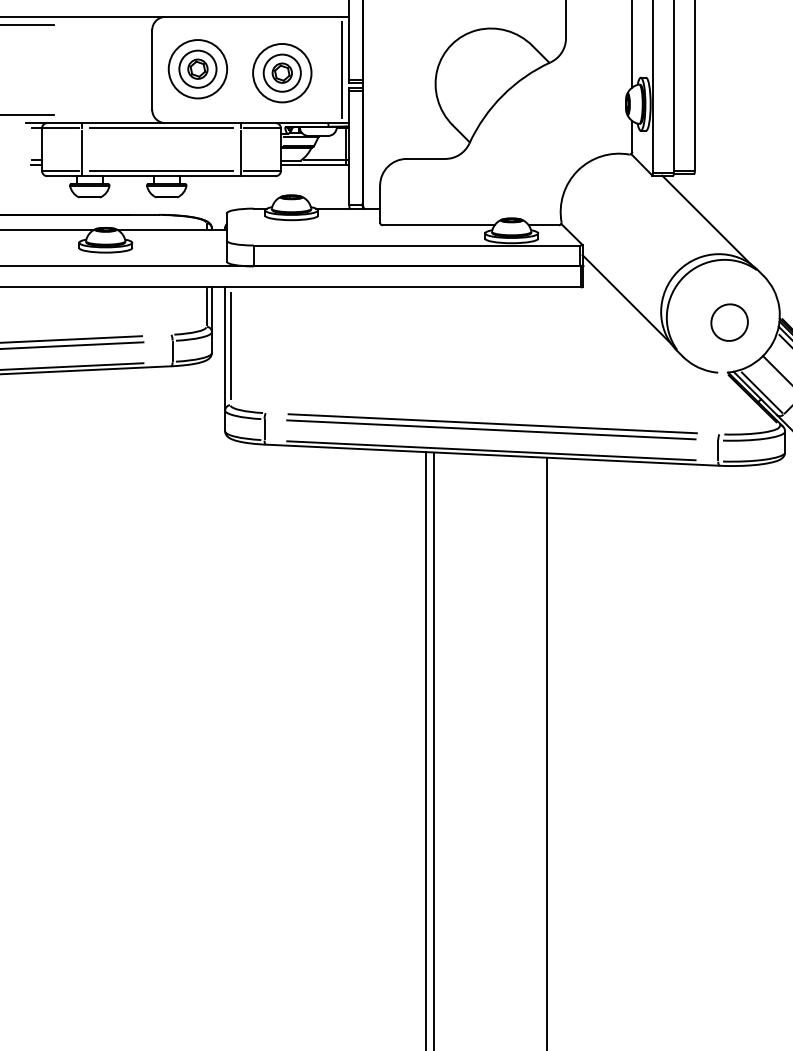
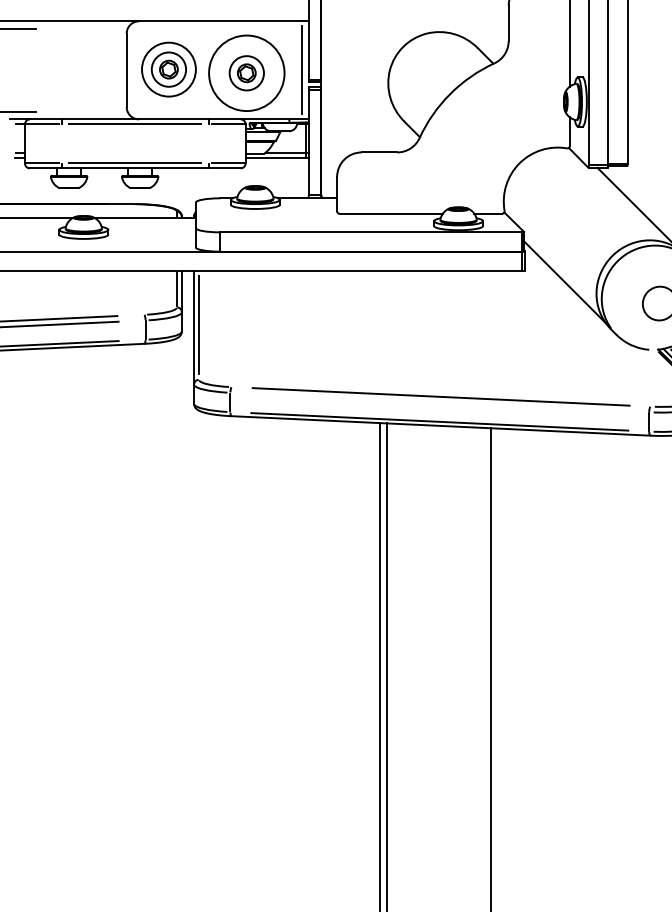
circle: (282, 73) -> (246, 73), size x1.4
line: (81, 149) -> (61, 143), removed
line: (241, 149) -> (209, 143), removed
line: (491, 429) -> (439, 402), removed

